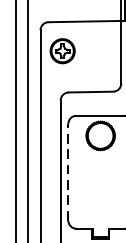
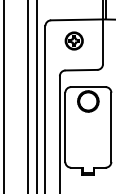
part: (61, 50) -> (73, 40), moved
line: (68, 172) -> (65, 127), dashed -> solid

